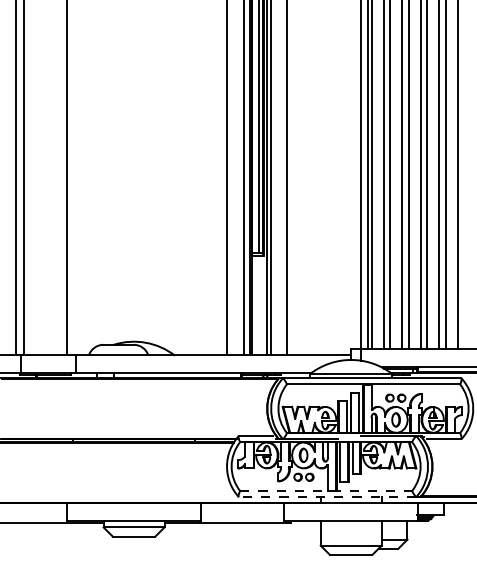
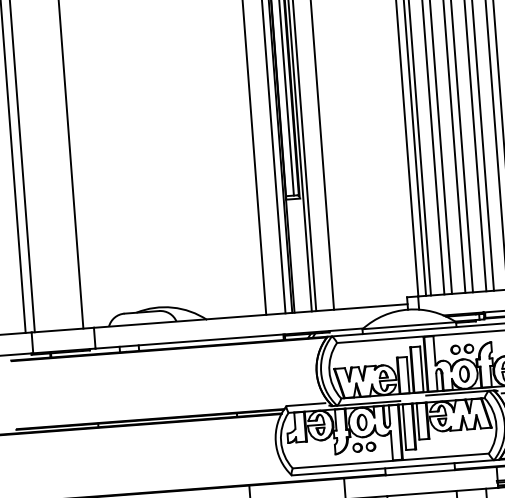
line: (326, 490) -> (391, 460), dashed -> solid
line: (327, 497) -> (392, 468), dashed -> solid

